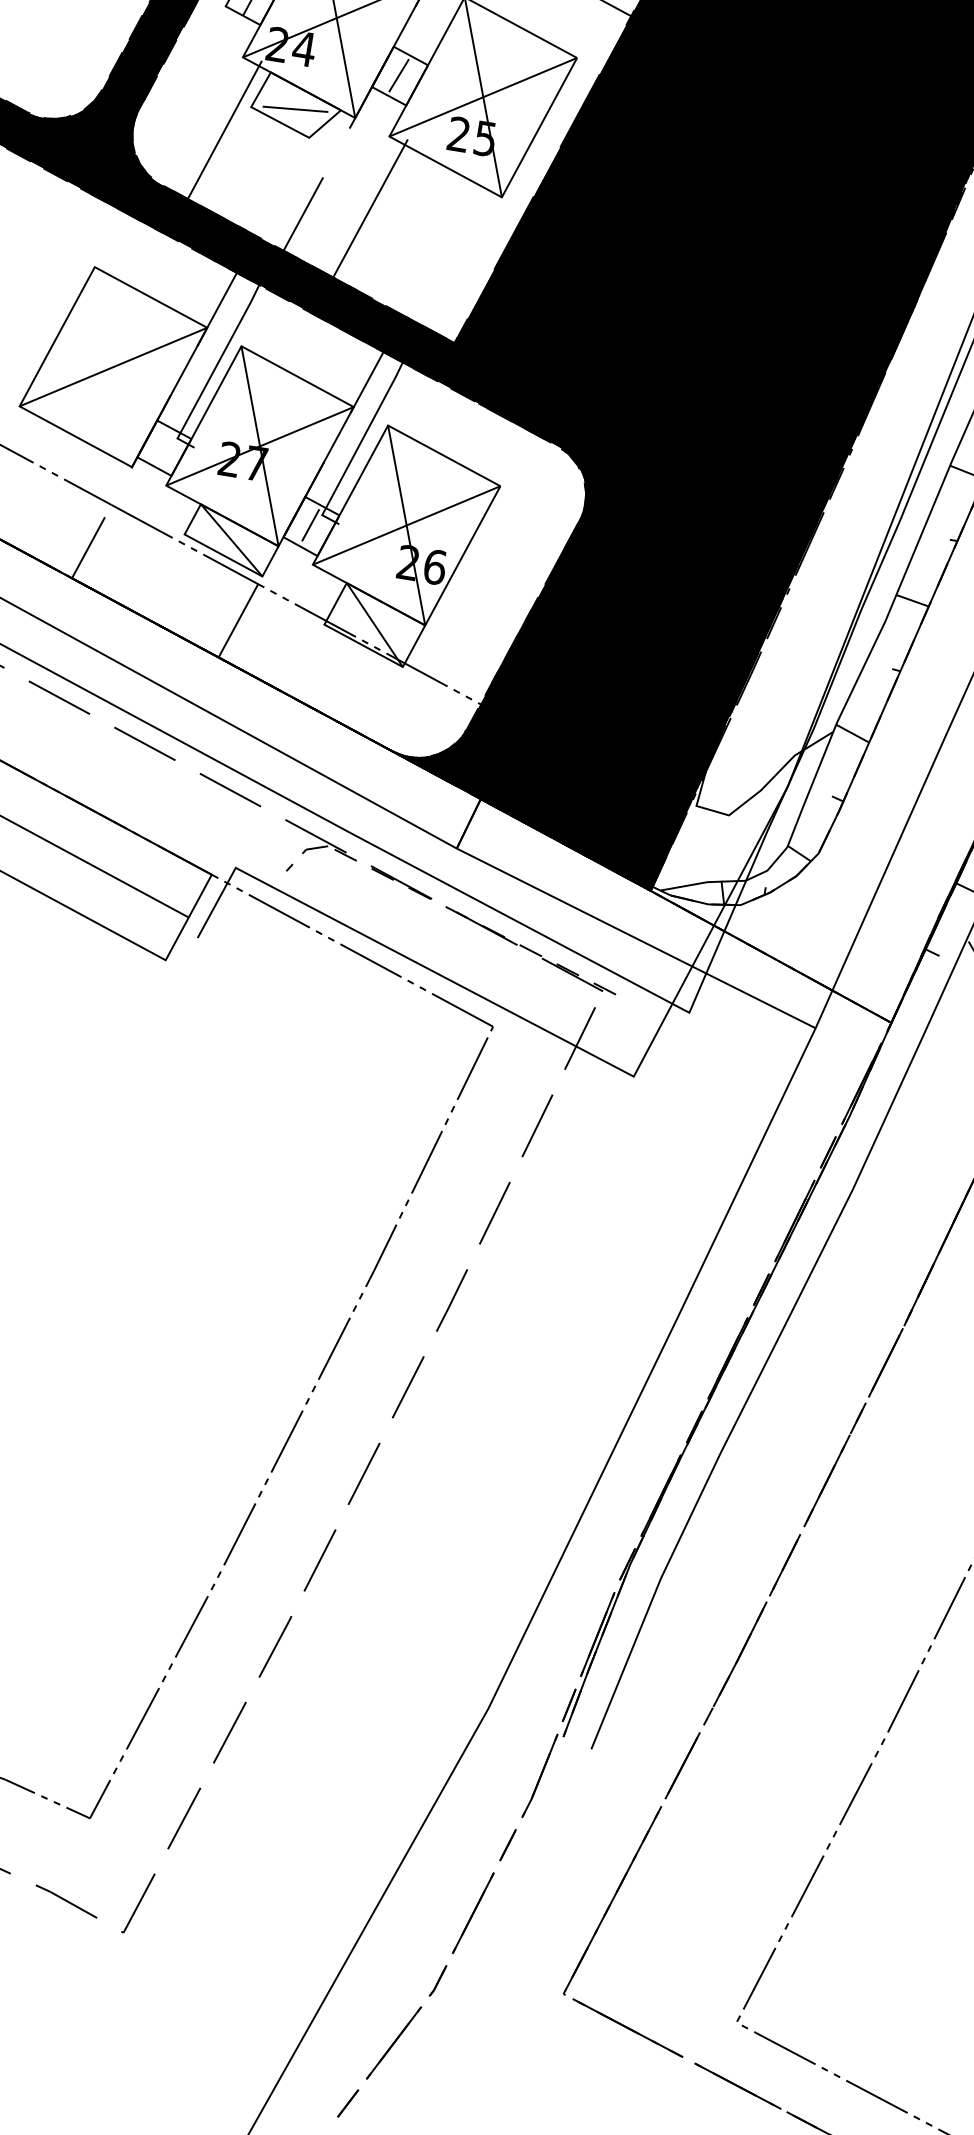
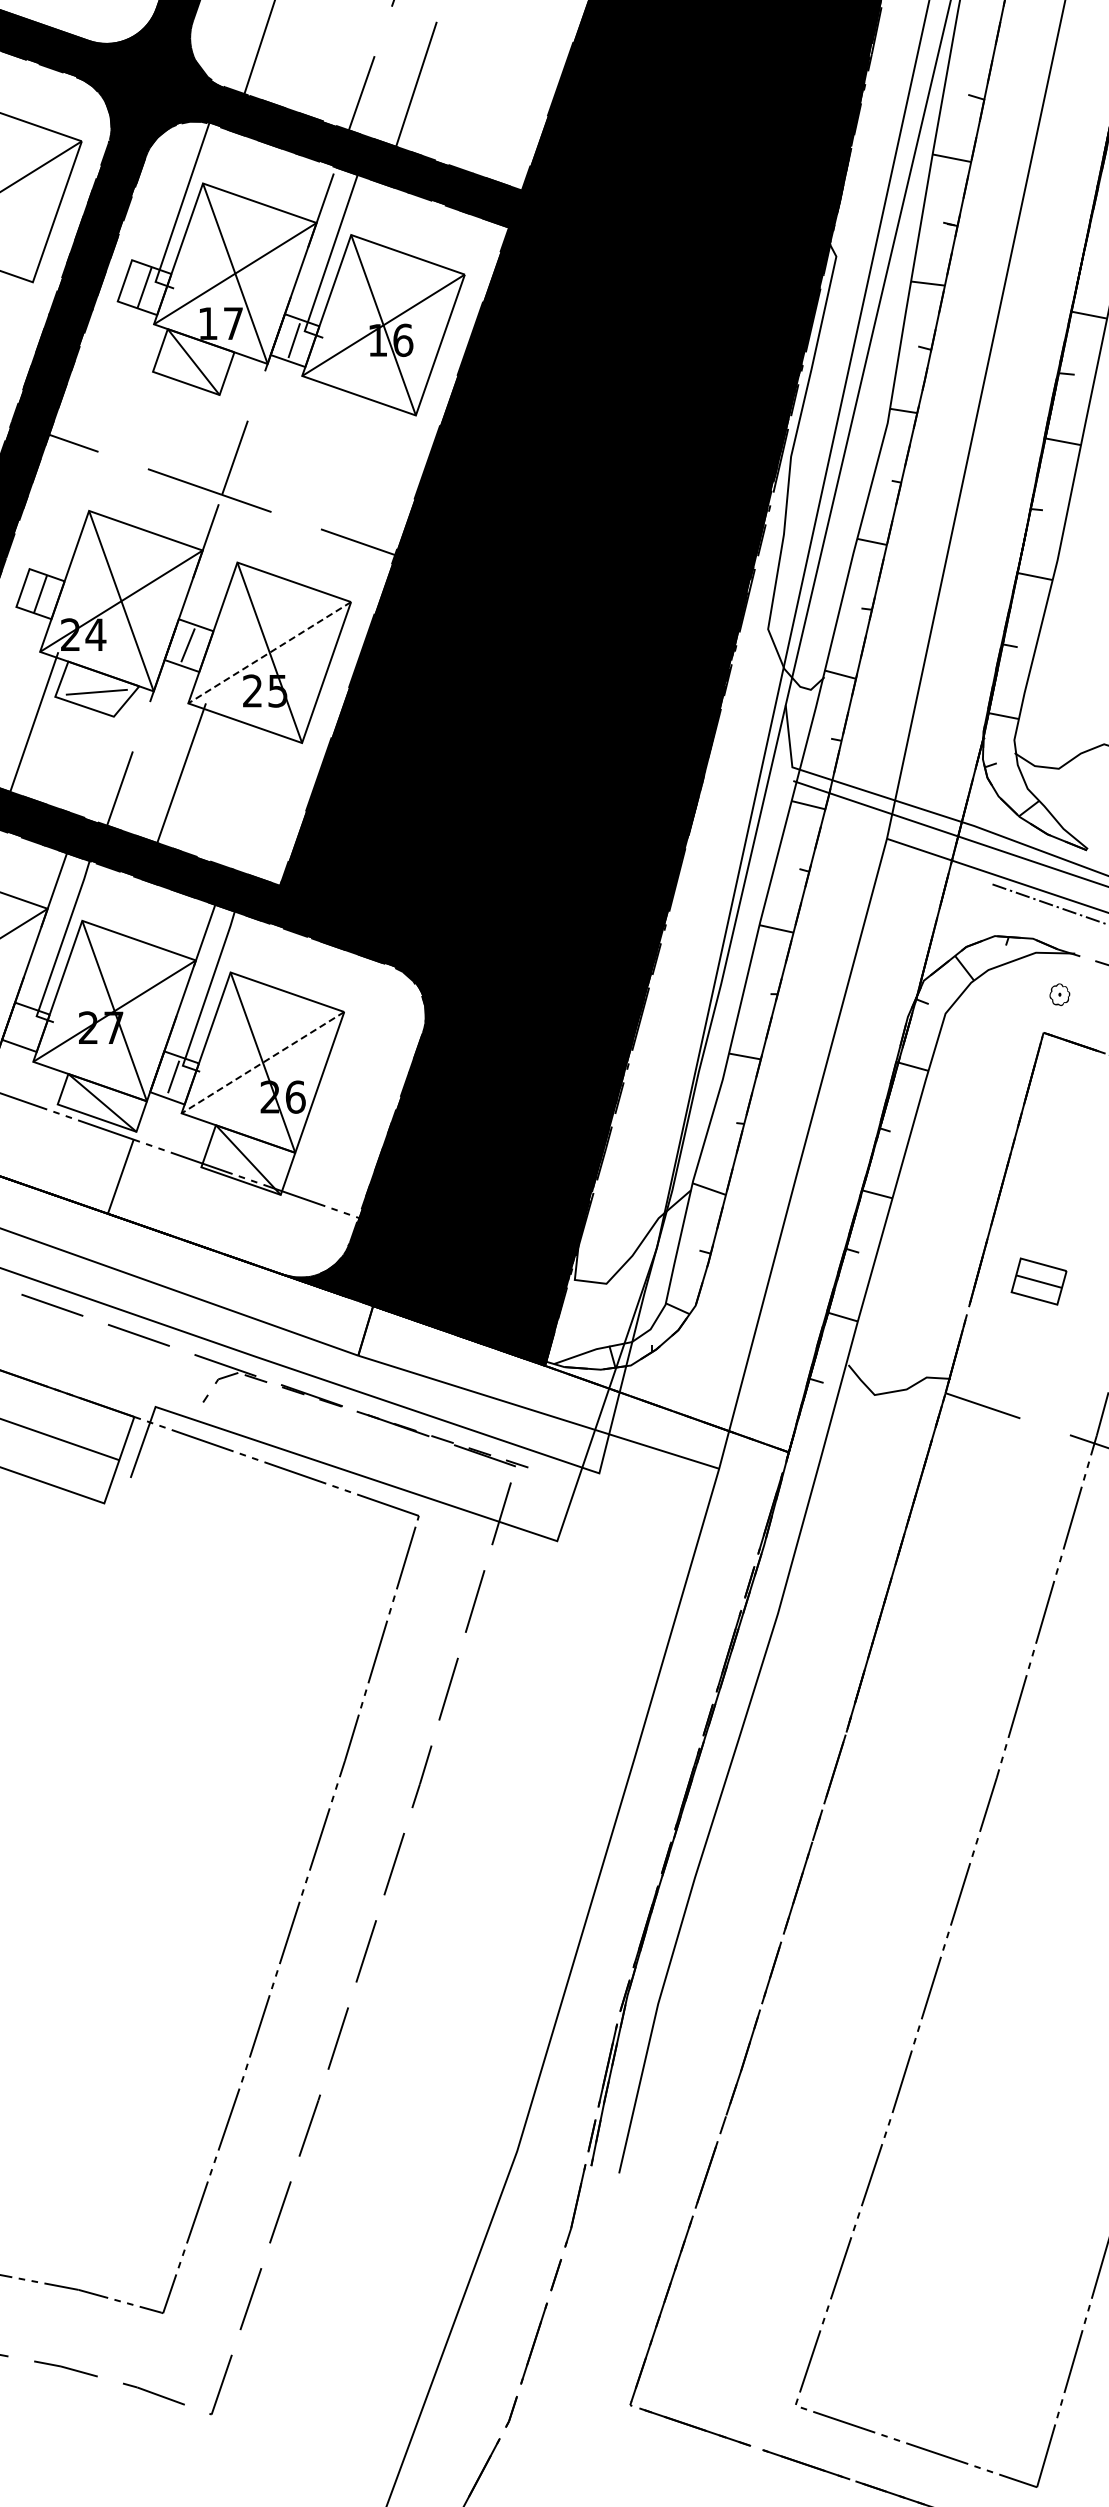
line: (483, 96) -> (269, 652), solid -> dashed
line: (406, 525) -> (262, 1062), solid -> dashed

